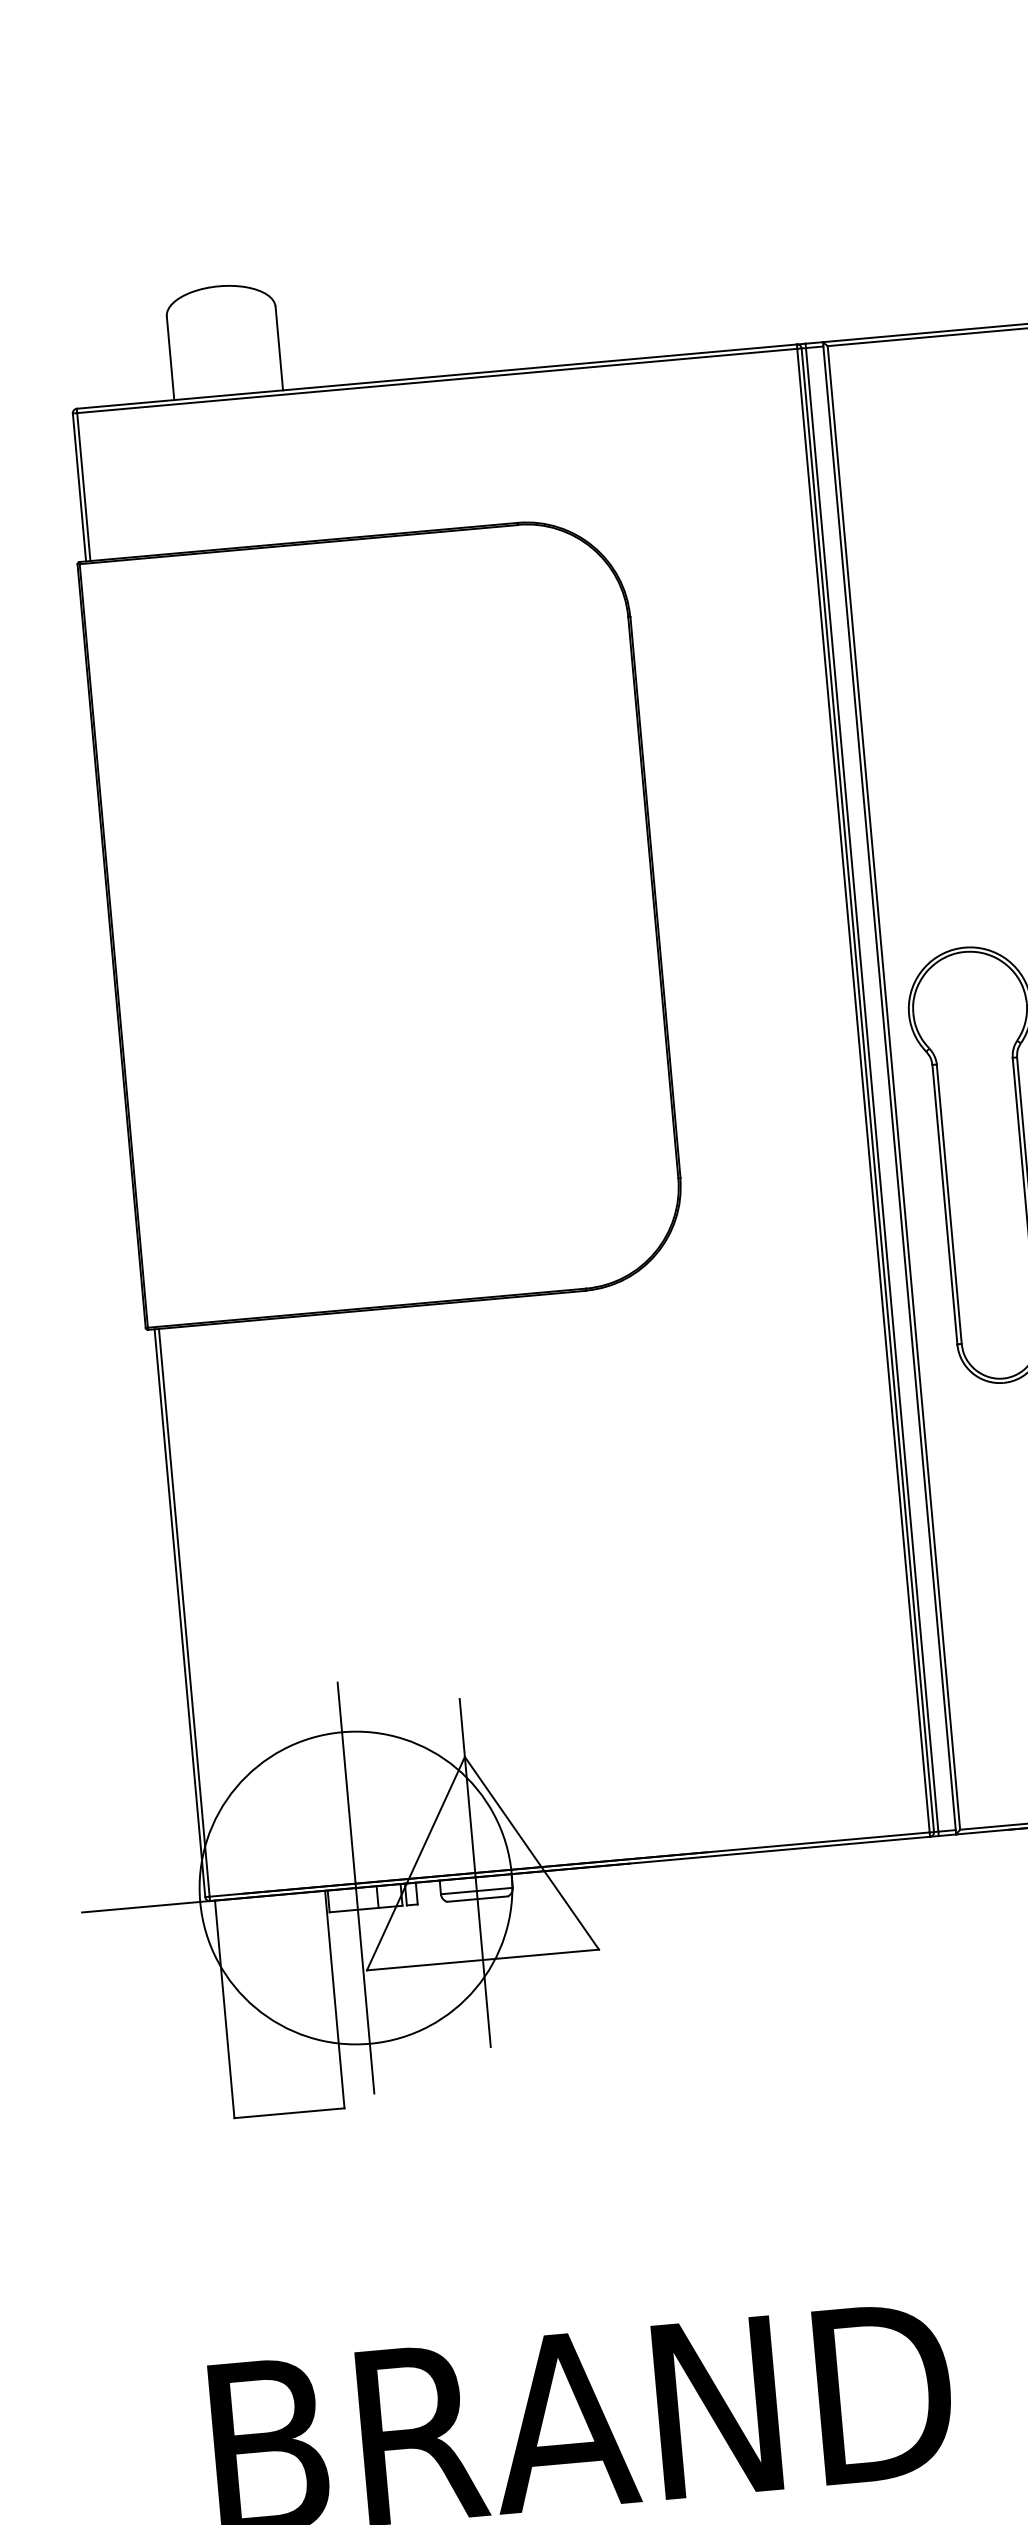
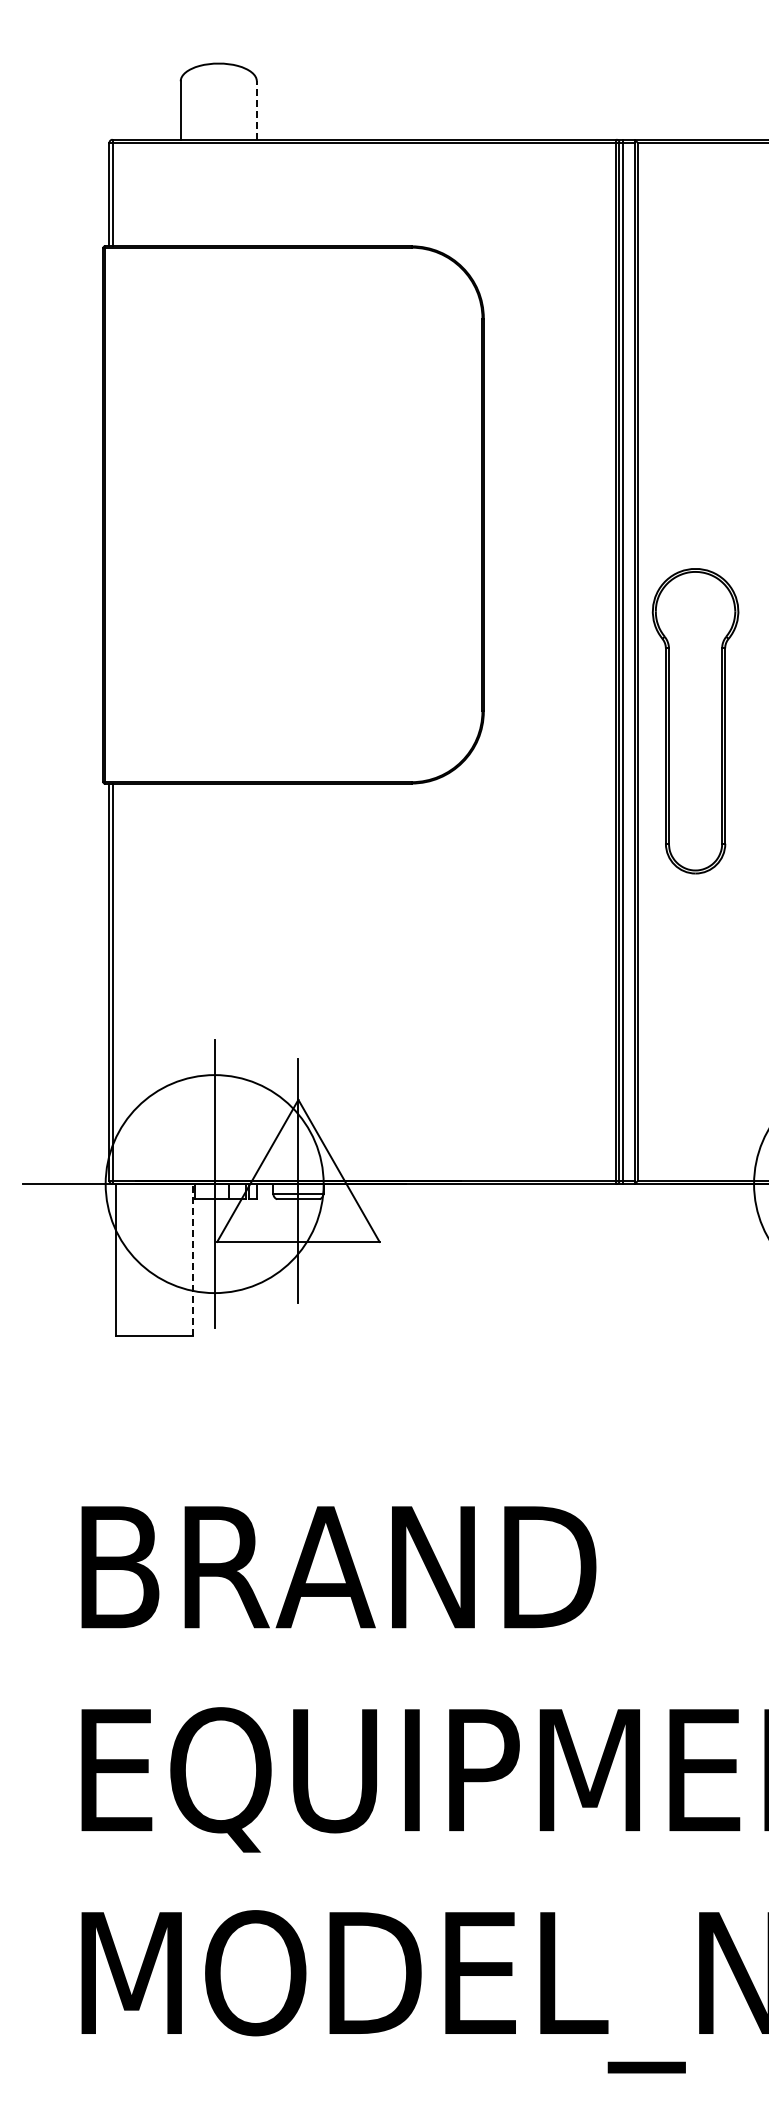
line: (278, 348) -> (256, 110), solid -> dashed
line: (335, 1998) -> (193, 1259), solid -> dashed

